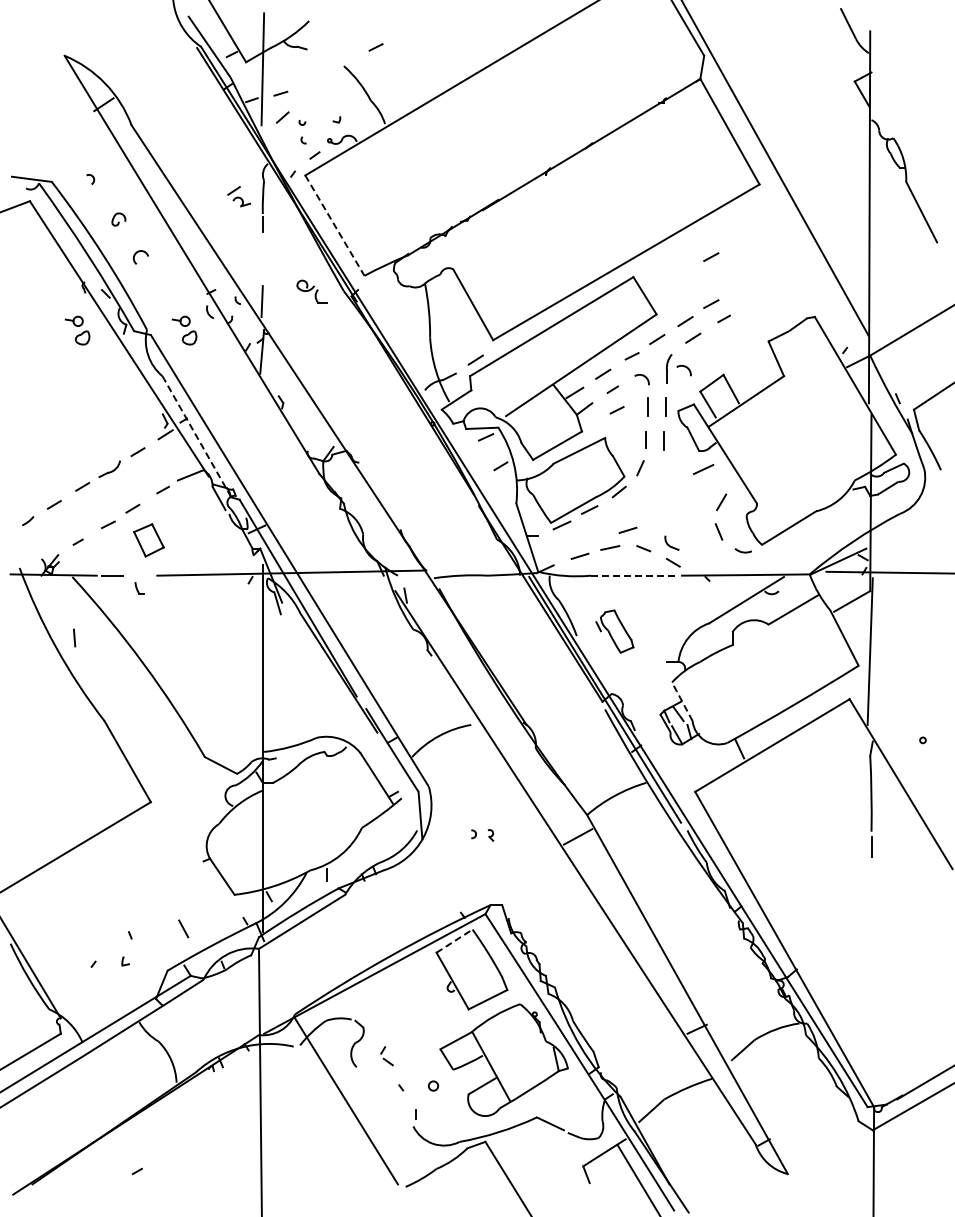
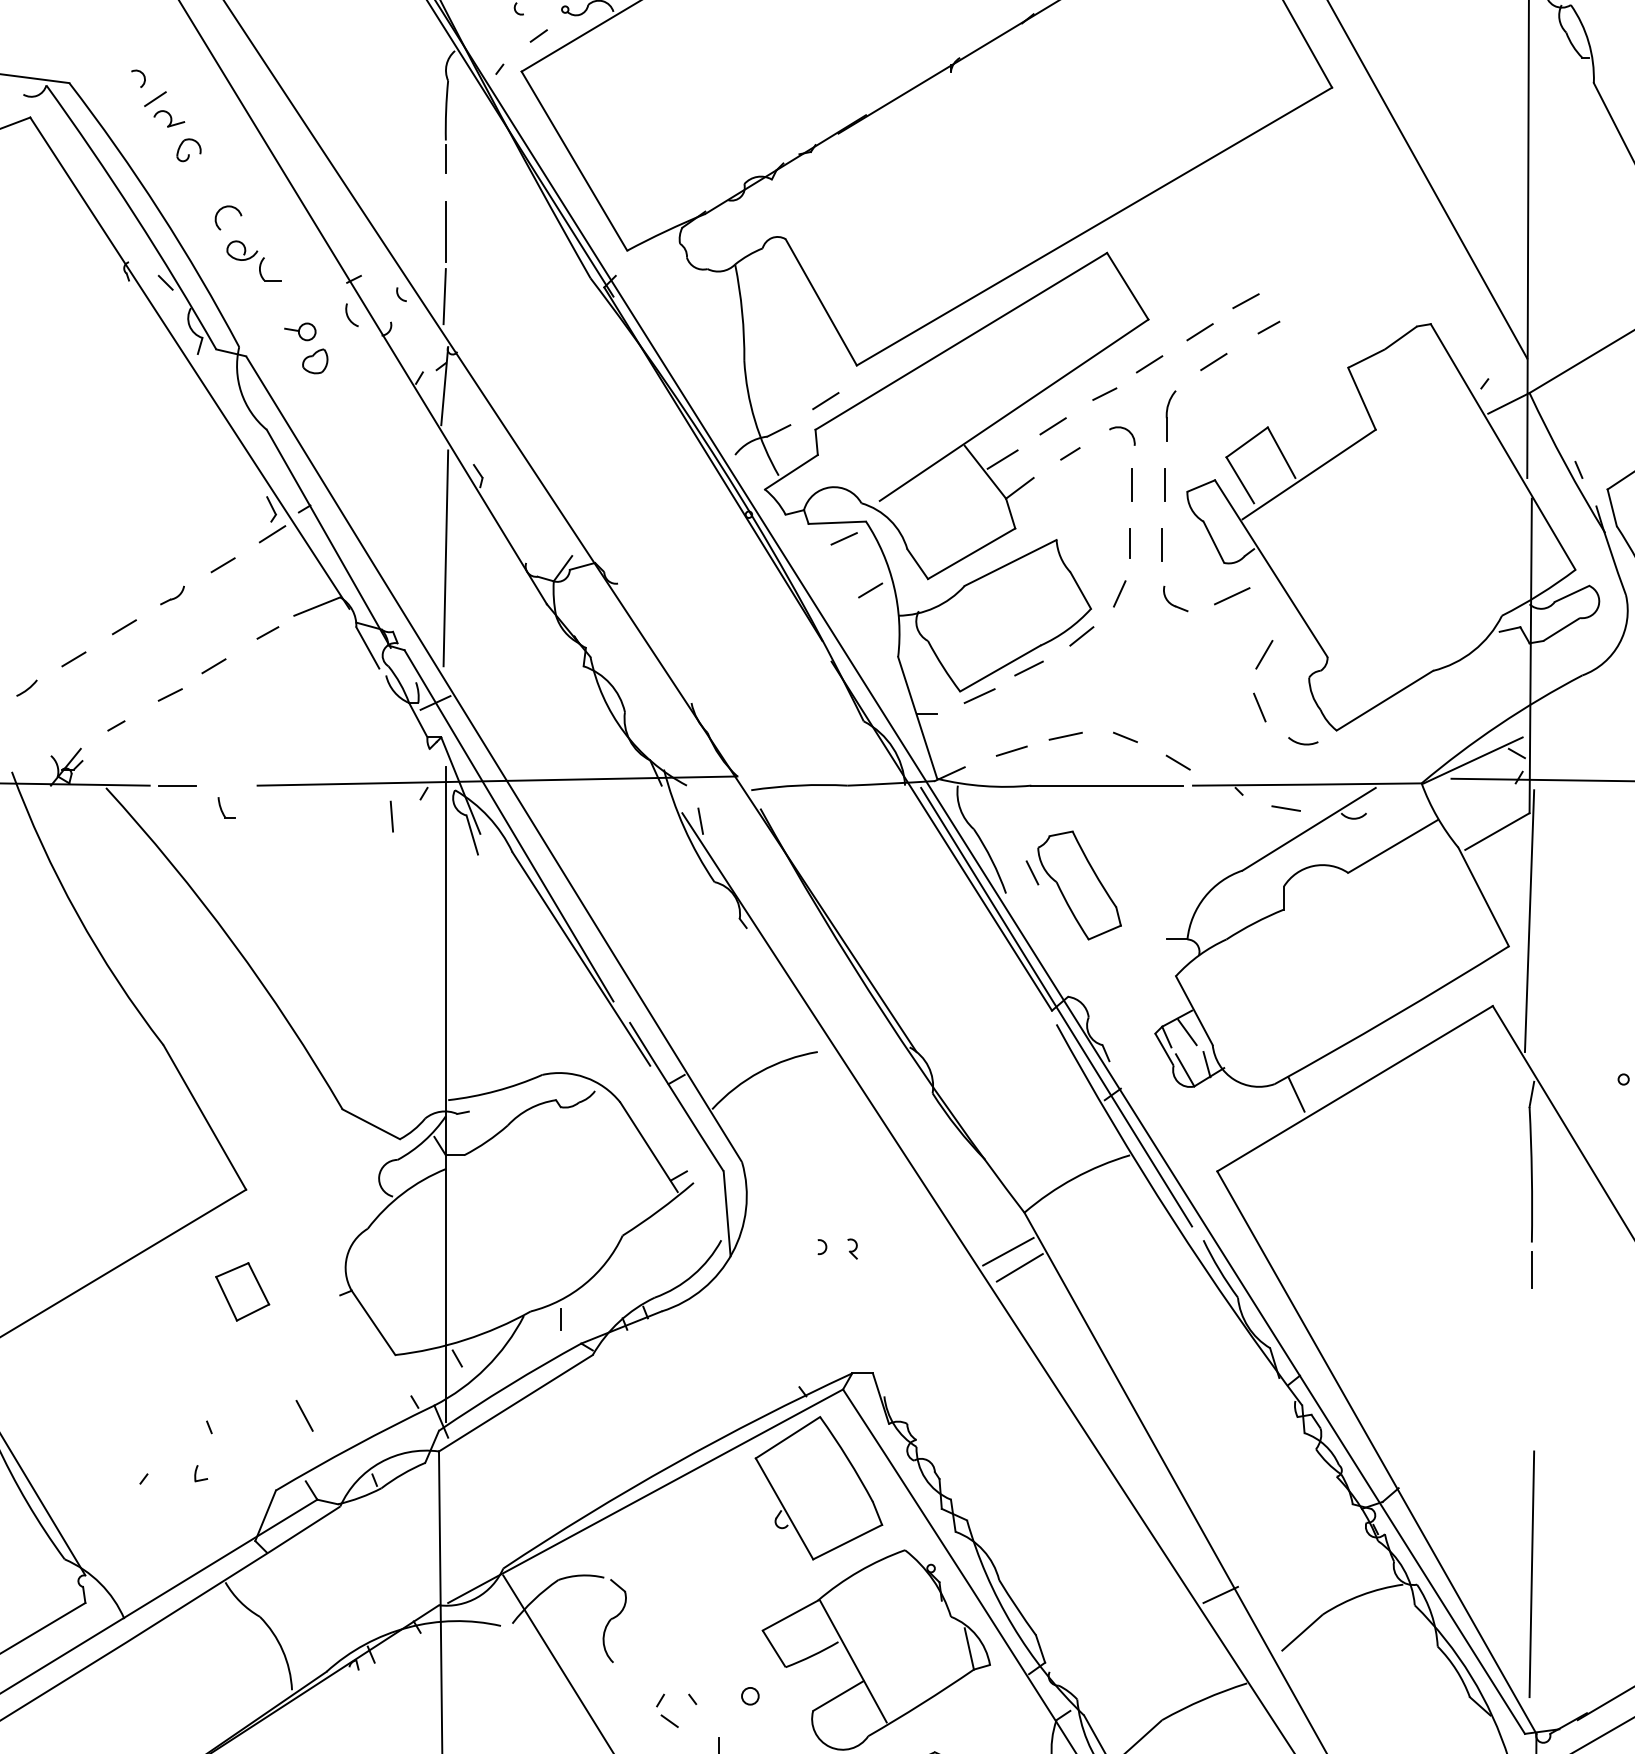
part: (239, 196) -> (165, 109), moved
line: (335, 226) -> (575, 162), dashed -> solid
line: (711, 256) -> (1246, 216), removed
line: (262, 265) -> (445, 232), added
part: (311, 291) -> (252, 260), moved
part: (77, 330) -> (115, 348), removed
arc: (684, 367) -> (1198, 414), removed
line: (616, 410) -> (1076, 490), removed
line: (197, 437) -> (329, 539), dashed -> solid
line: (262, 447) -> (445, 556), added
part: (109, 468) -> (172, 594), size x0.62
line: (627, 529) -> (1096, 703), removed
part: (148, 540) -> (241, 1292), moved
part: (671, 542) -> (1175, 597), moved
line: (633, 575) -> (1107, 785), dashed -> solid
line: (733, 588) -> (1285, 808), added
part: (614, 631) -> (1073, 885), size x1.43
line: (74, 637) -> (391, 815), moved
line: (682, 701) -> (1194, 1010), dashed -> solid
line: (584, 845) -> (1019, 1267), added
line: (455, 940) -> (789, 1436), dashed -> solid
line: (871, 1017) -> (1531, 1573), added
part: (386, 1056) -> (666, 1711), moved

